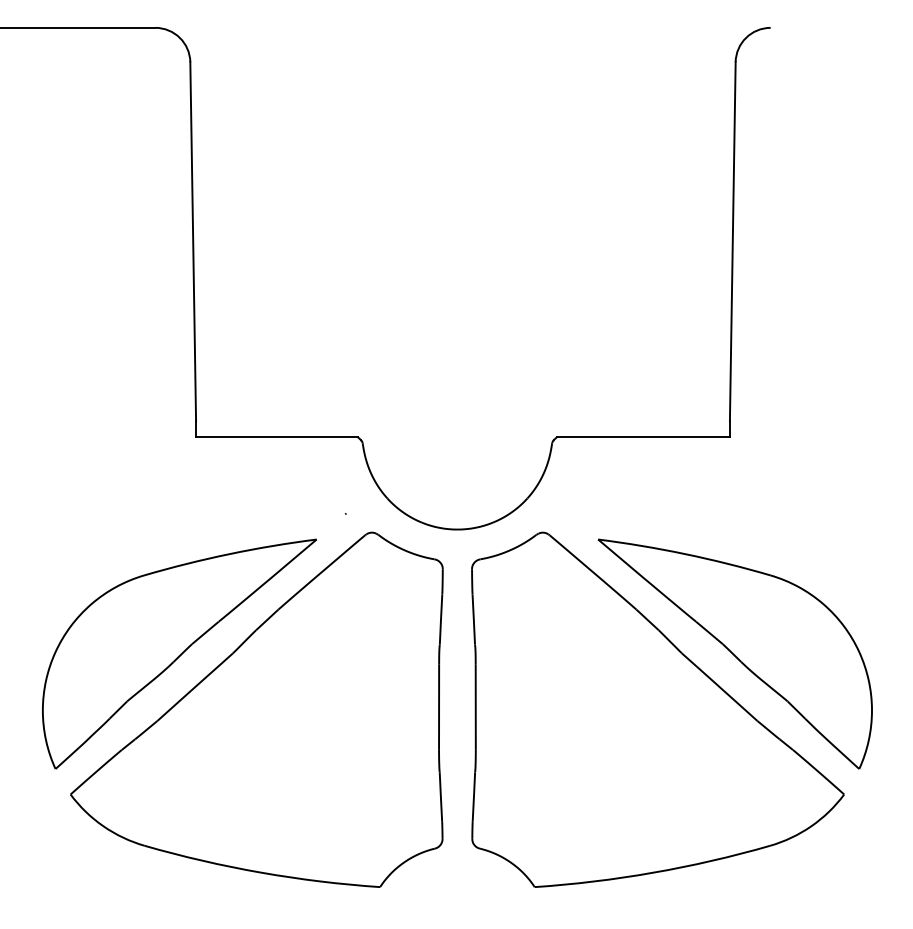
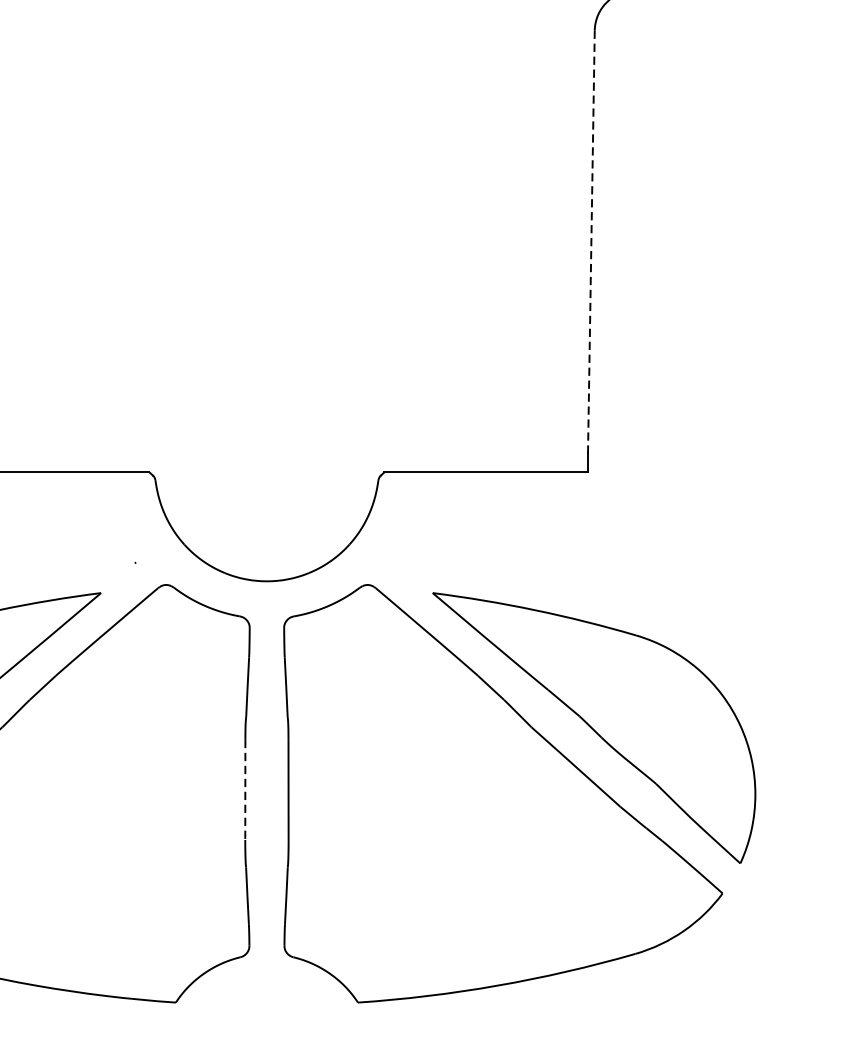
line: (732, 242) -> (591, 243), solid -> dashed
line: (439, 706) -> (245, 789), solid -> dashed

